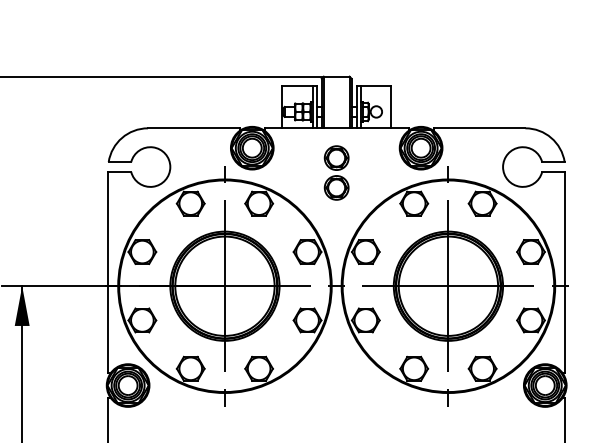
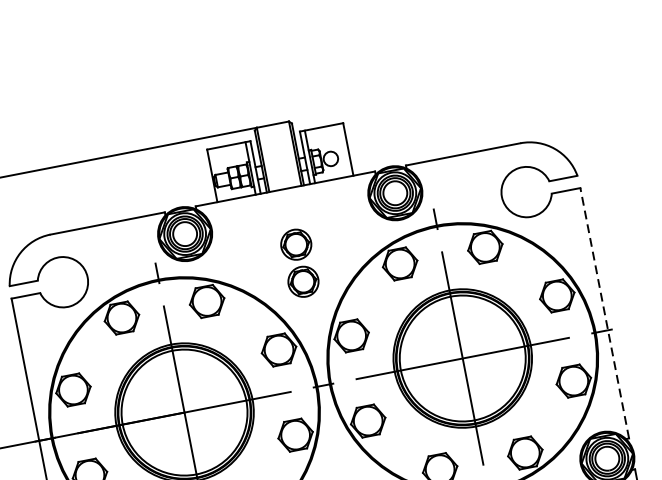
part: (336, 172) -> (299, 262), moved
line: (565, 272) -> (605, 313), solid -> dashed

